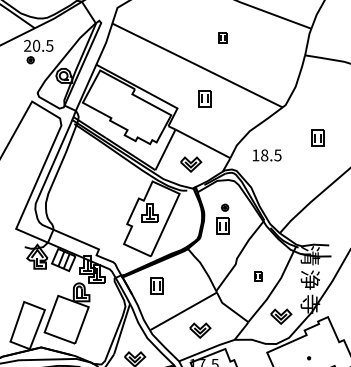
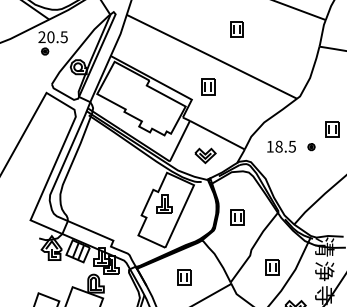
part: (222, 37) -> (236, 28), size x1.67
part: (204, 98) -> (207, 86), moved
part: (225, 207) -> (311, 146), moved
part: (258, 276) -> (272, 267), size x1.67
part: (156, 285) -> (183, 276), moved

